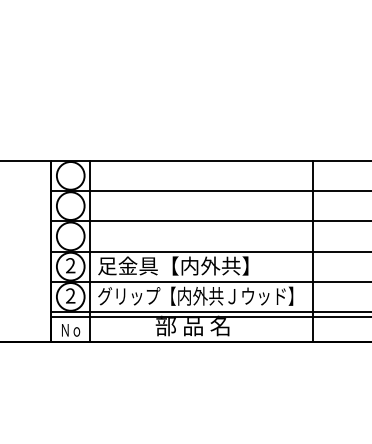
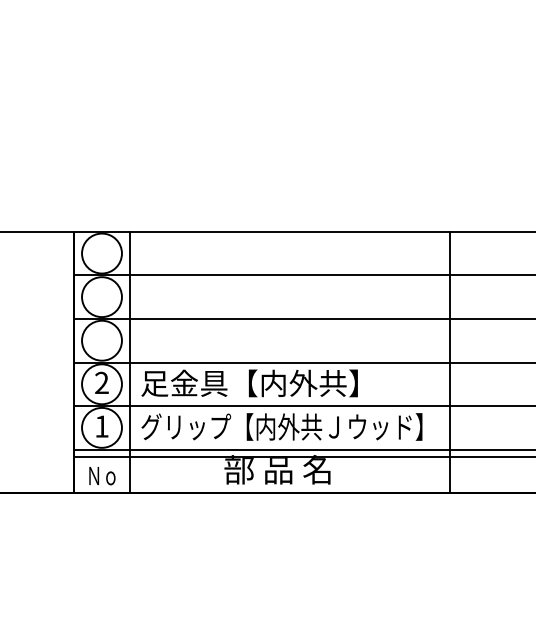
text: (70, 295) -> (101, 425), 2 -> 1

